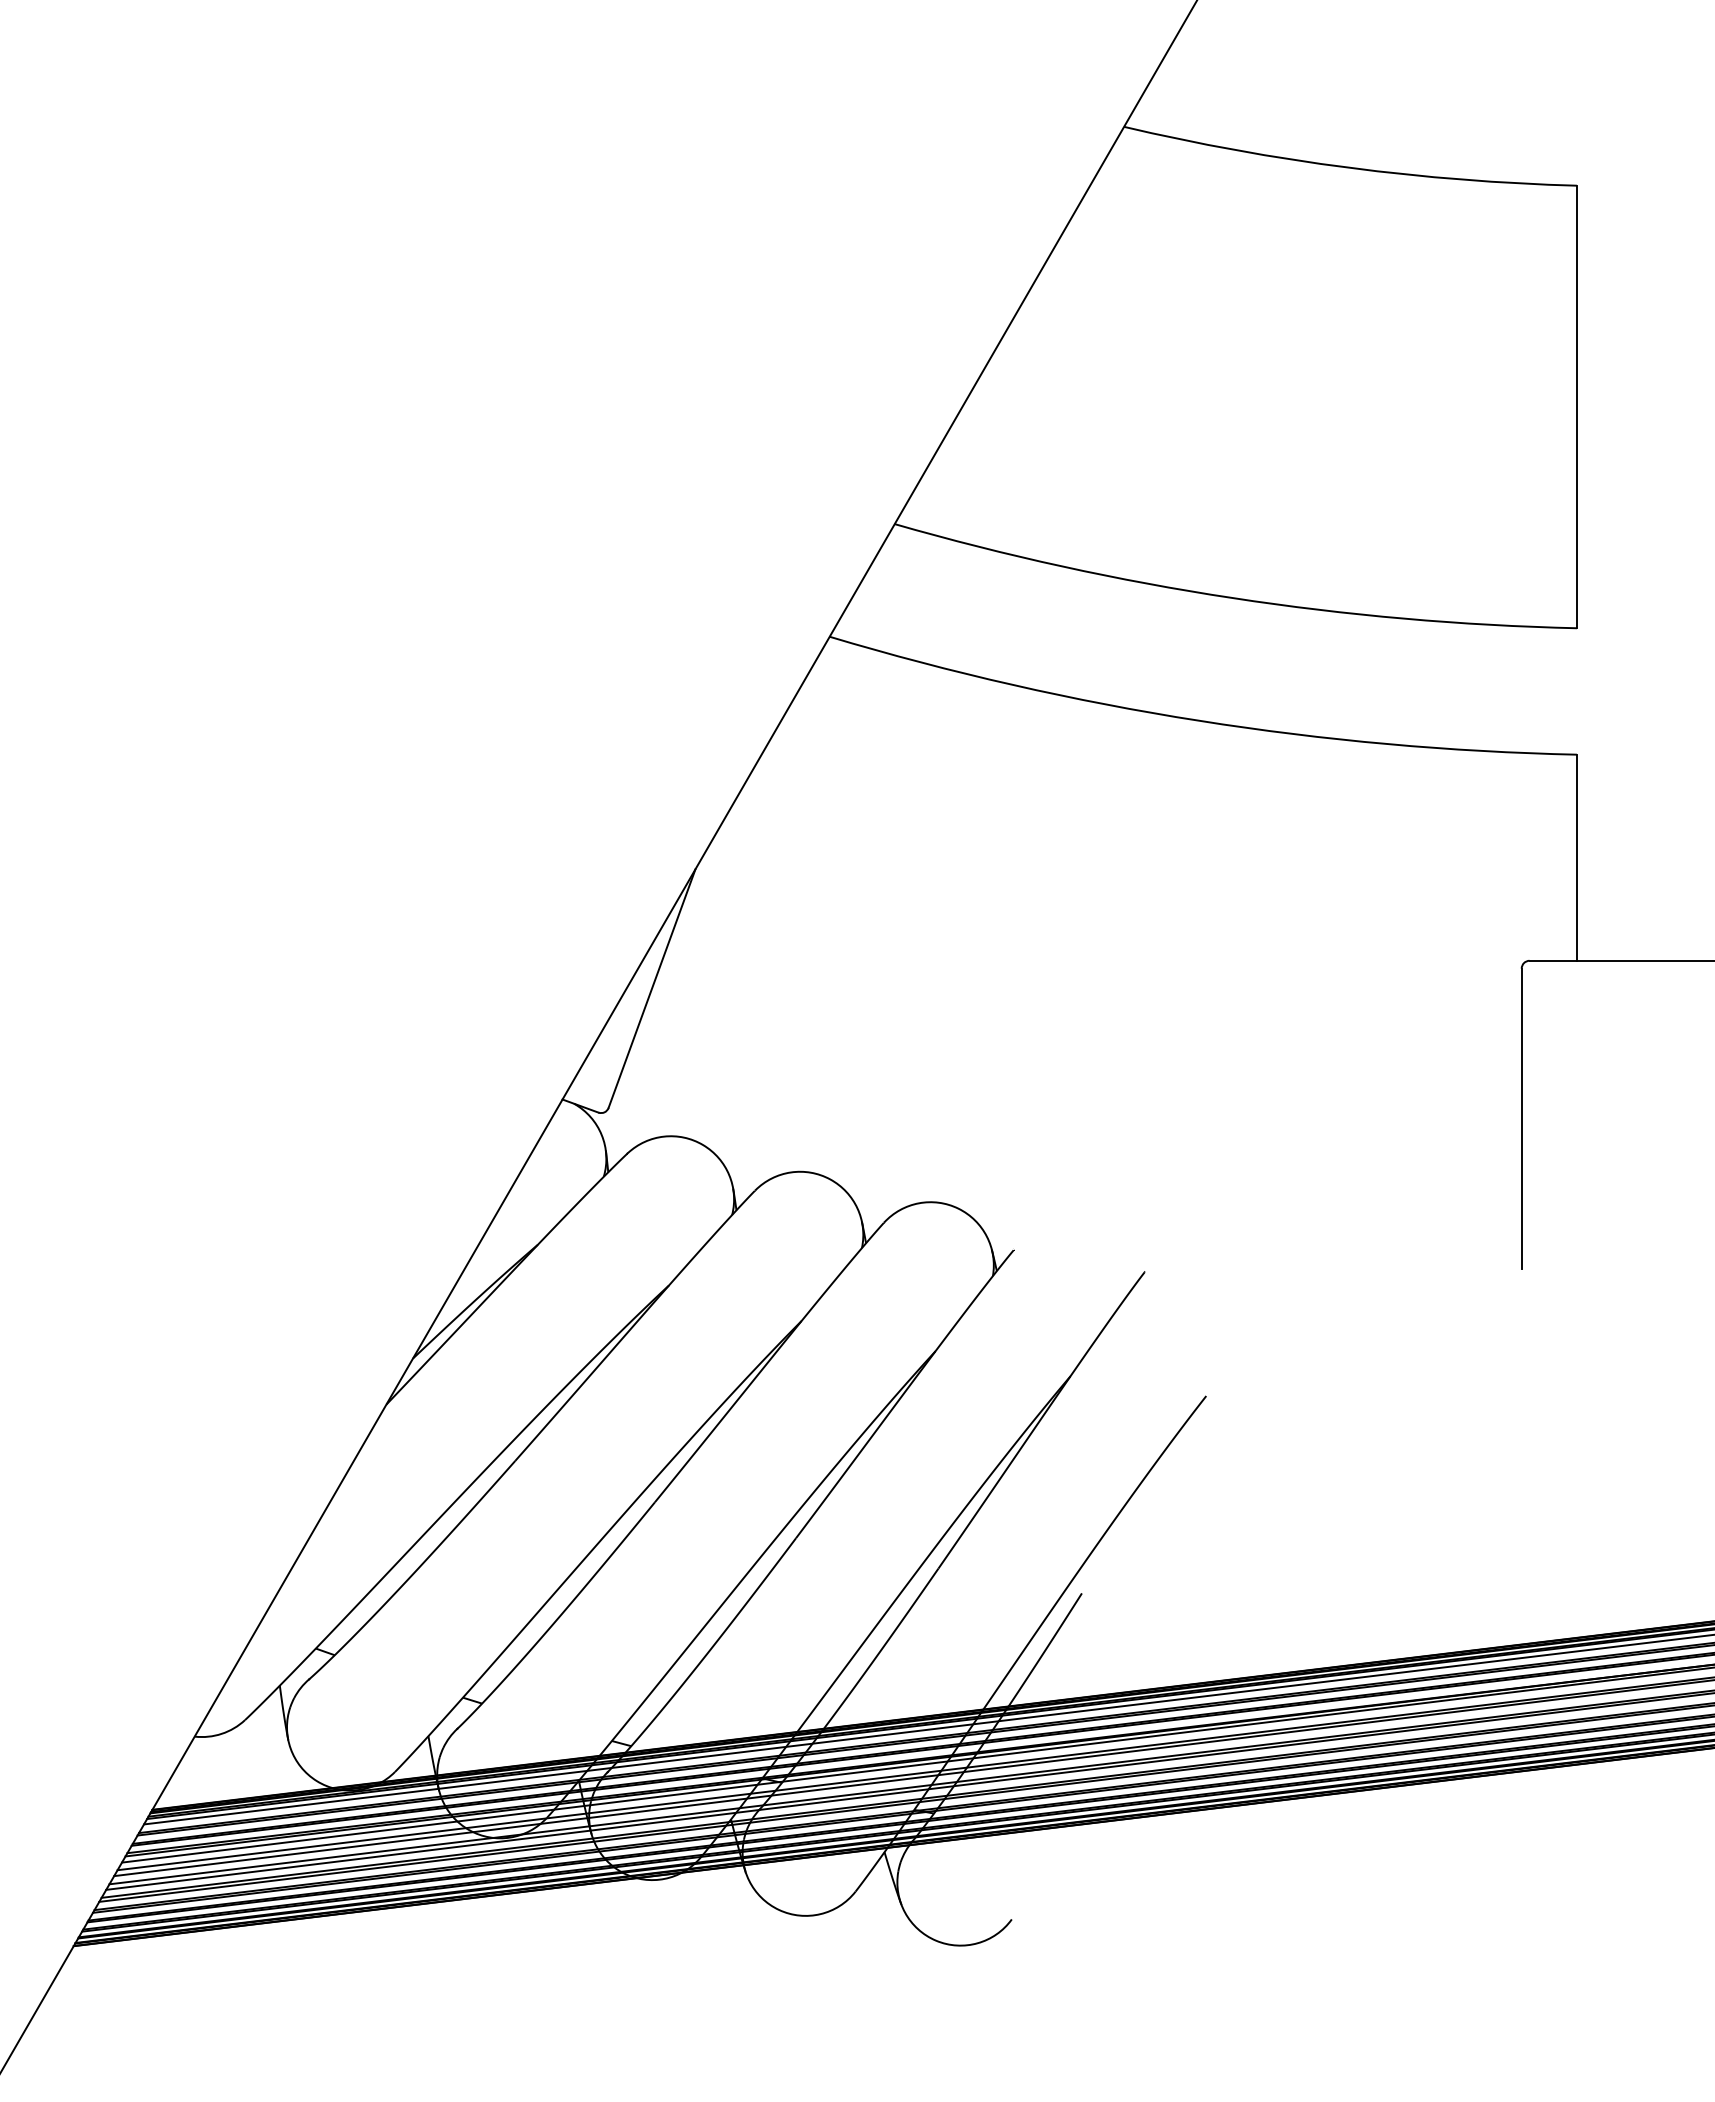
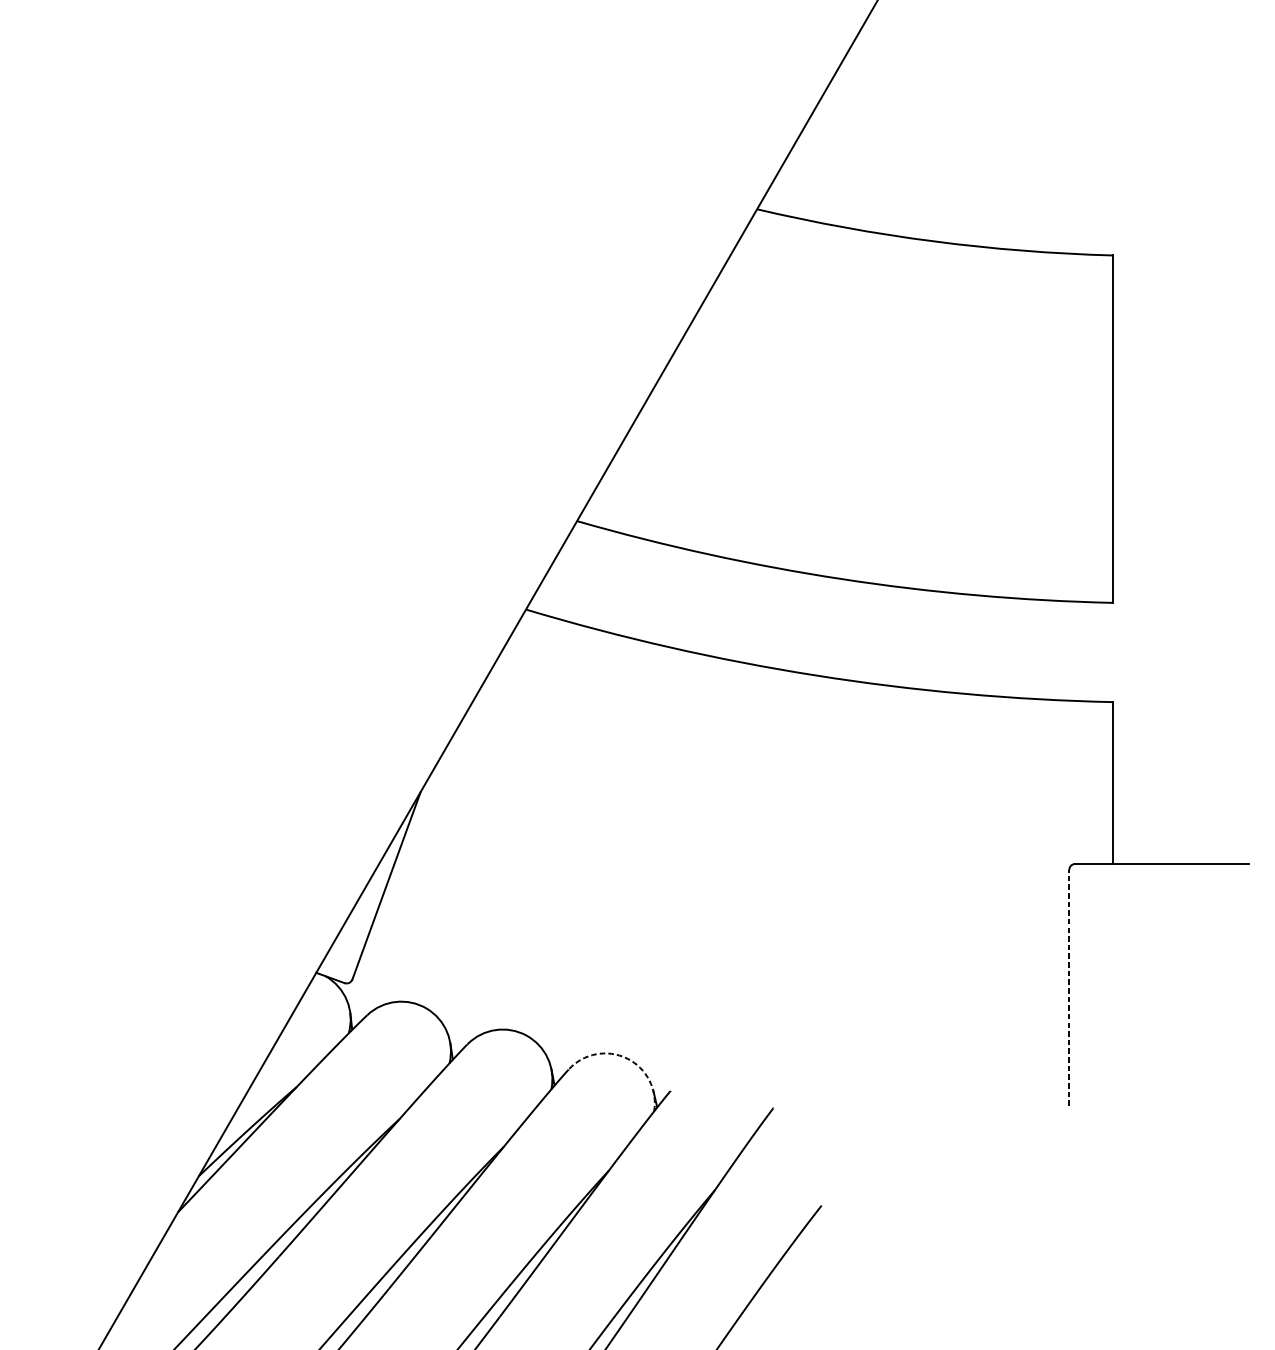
line: (1521, 1118) -> (1069, 987), solid -> dashed
arc: (958, 1208) -> (627, 1058), solid -> dashed

